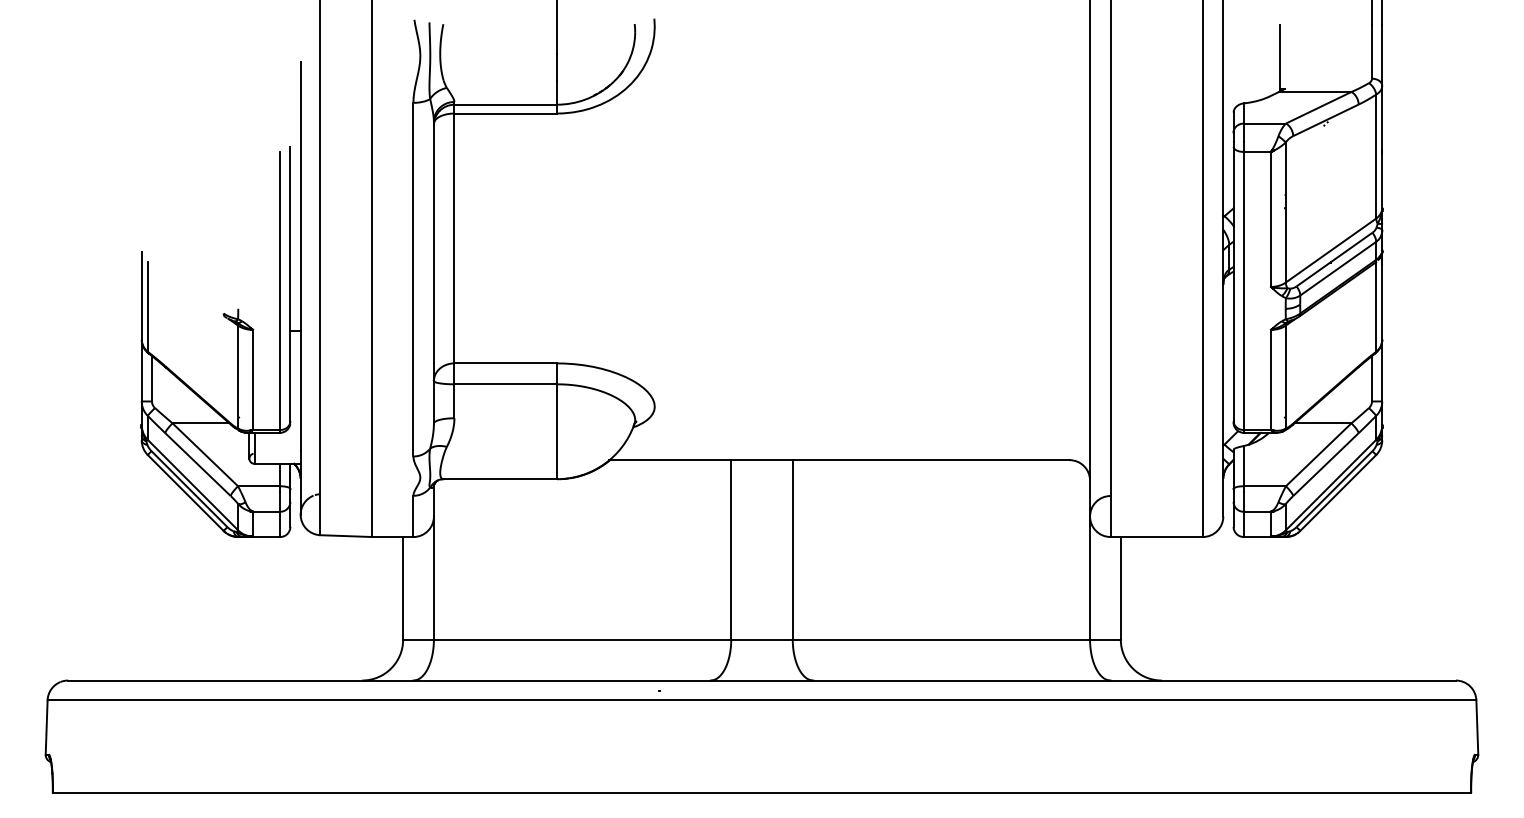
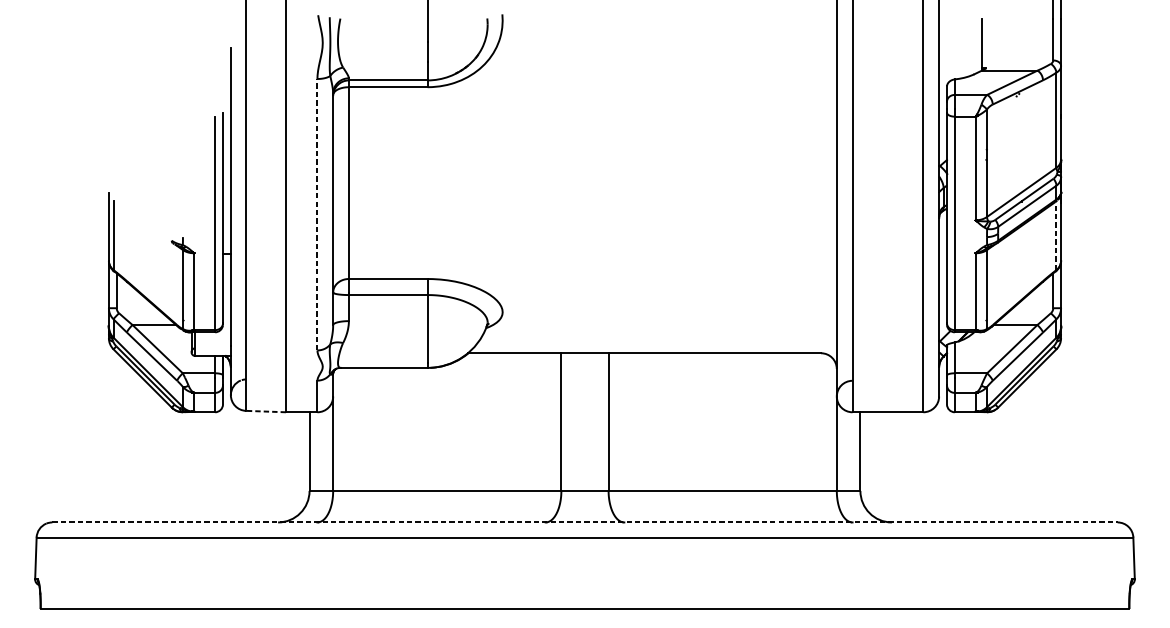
line: (413, 279) -> (317, 214), solid -> dashed
line: (1376, 306) -> (1056, 235), solid -> dashed
line: (345, 536) -> (265, 411), solid -> dashed
line: (762, 680) -> (585, 522), solid -> dashed

